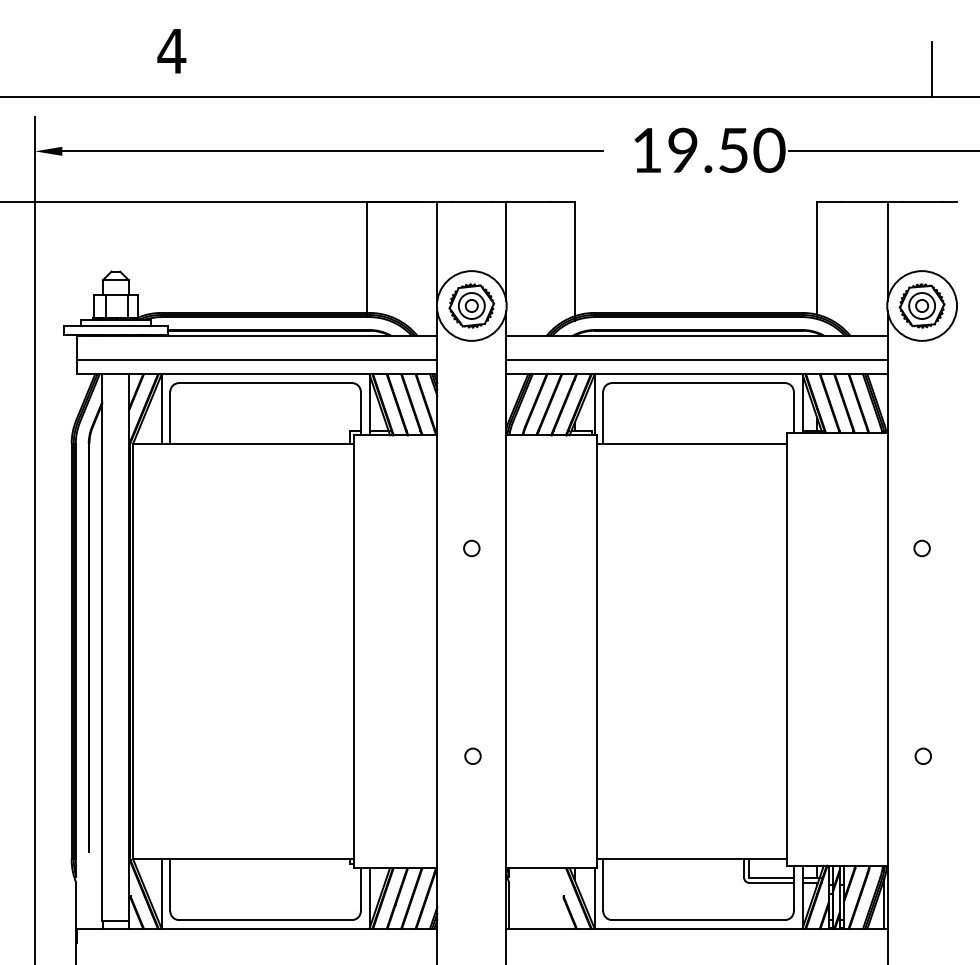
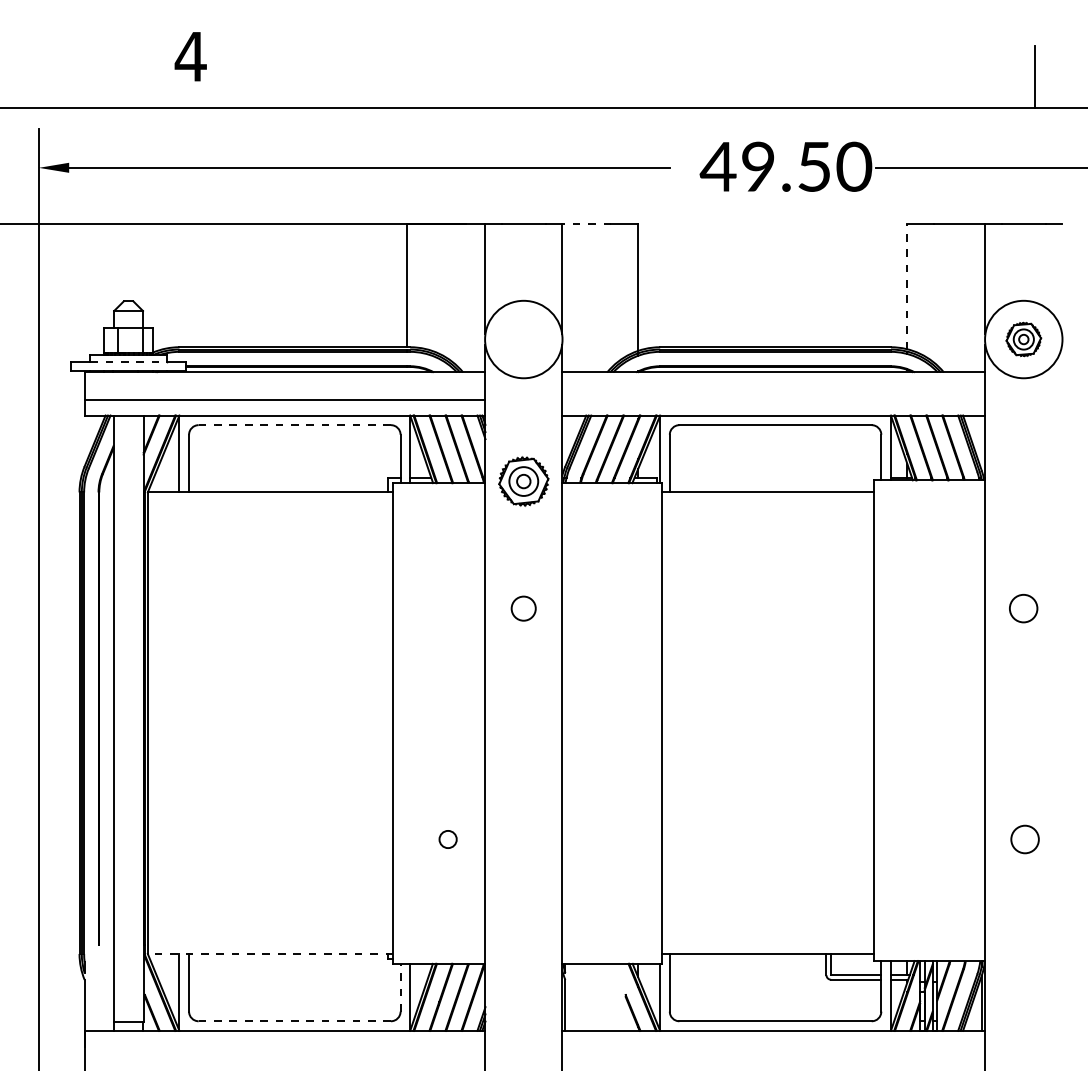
text: (646, 150) -> (717, 166), 19.50 -> 49.50
line: (528, 202) -> (586, 224), solid -> dashed
line: (817, 258) -> (907, 286), solid -> dashed
part: (471, 305) -> (523, 481), moved
part: (921, 305) -> (1023, 339), size x0.7
line: (116, 325) -> (129, 361), solid -> dashed
line: (696, 360) -> (773, 399), removed
line: (265, 383) -> (294, 425), solid -> dashed
circle: (471, 548) -> (523, 608), size x1.4
circle: (921, 548) -> (1023, 608), size x1.6
circle: (472, 756) -> (447, 839), moved
circle: (922, 756) -> (1024, 839), size x1.6
line: (243, 858) -> (270, 953), solid -> dashed
line: (360, 889) -> (400, 987), solid -> dashed
line: (266, 920) -> (295, 1021), solid -> dashed

